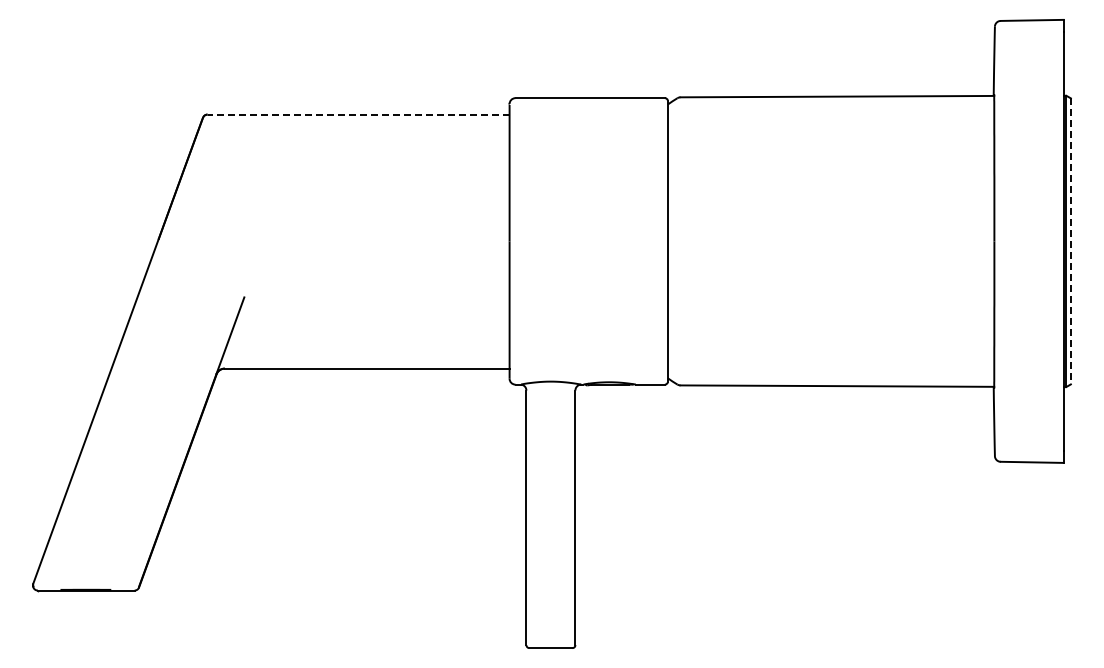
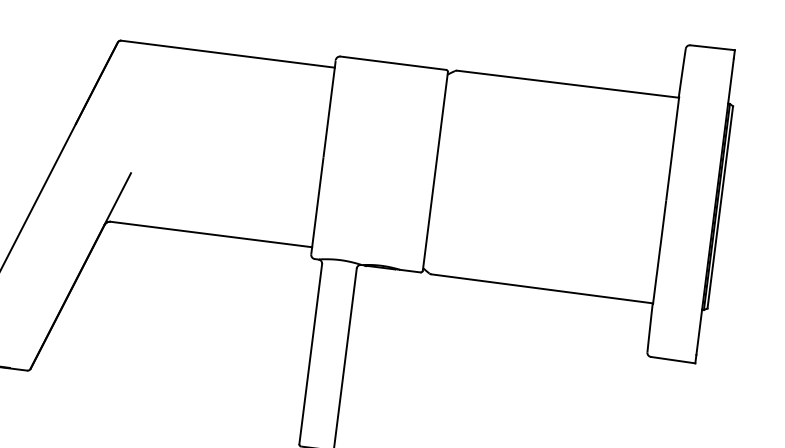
line: (358, 114) -> (228, 54), dashed -> solid
line: (1070, 241) -> (720, 207), dashed -> solid

